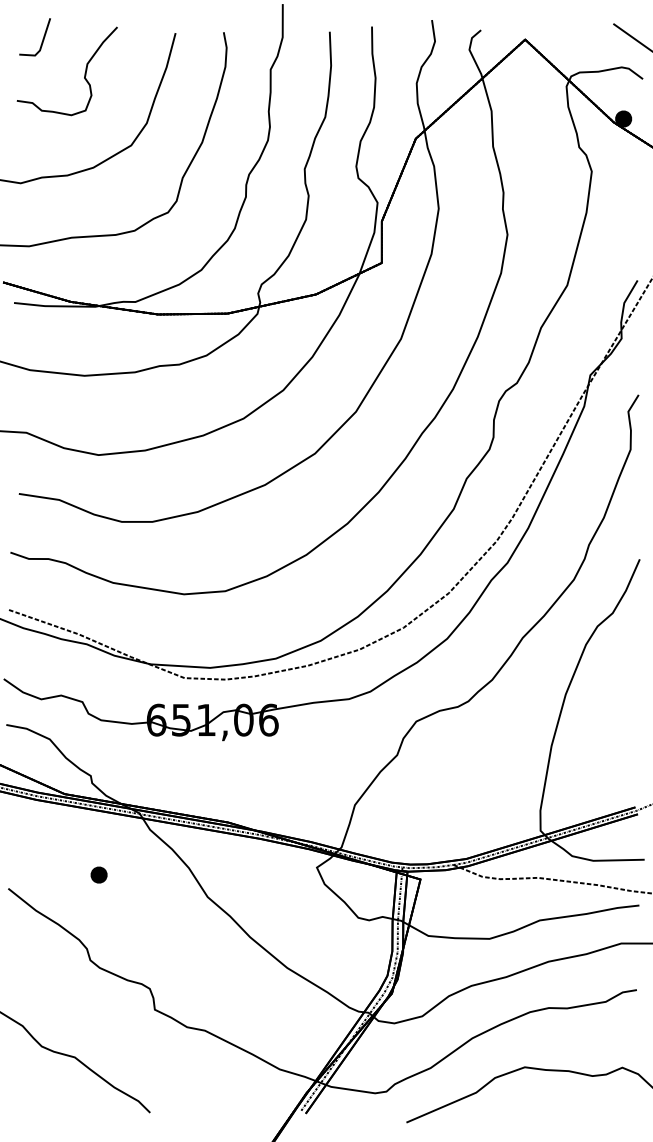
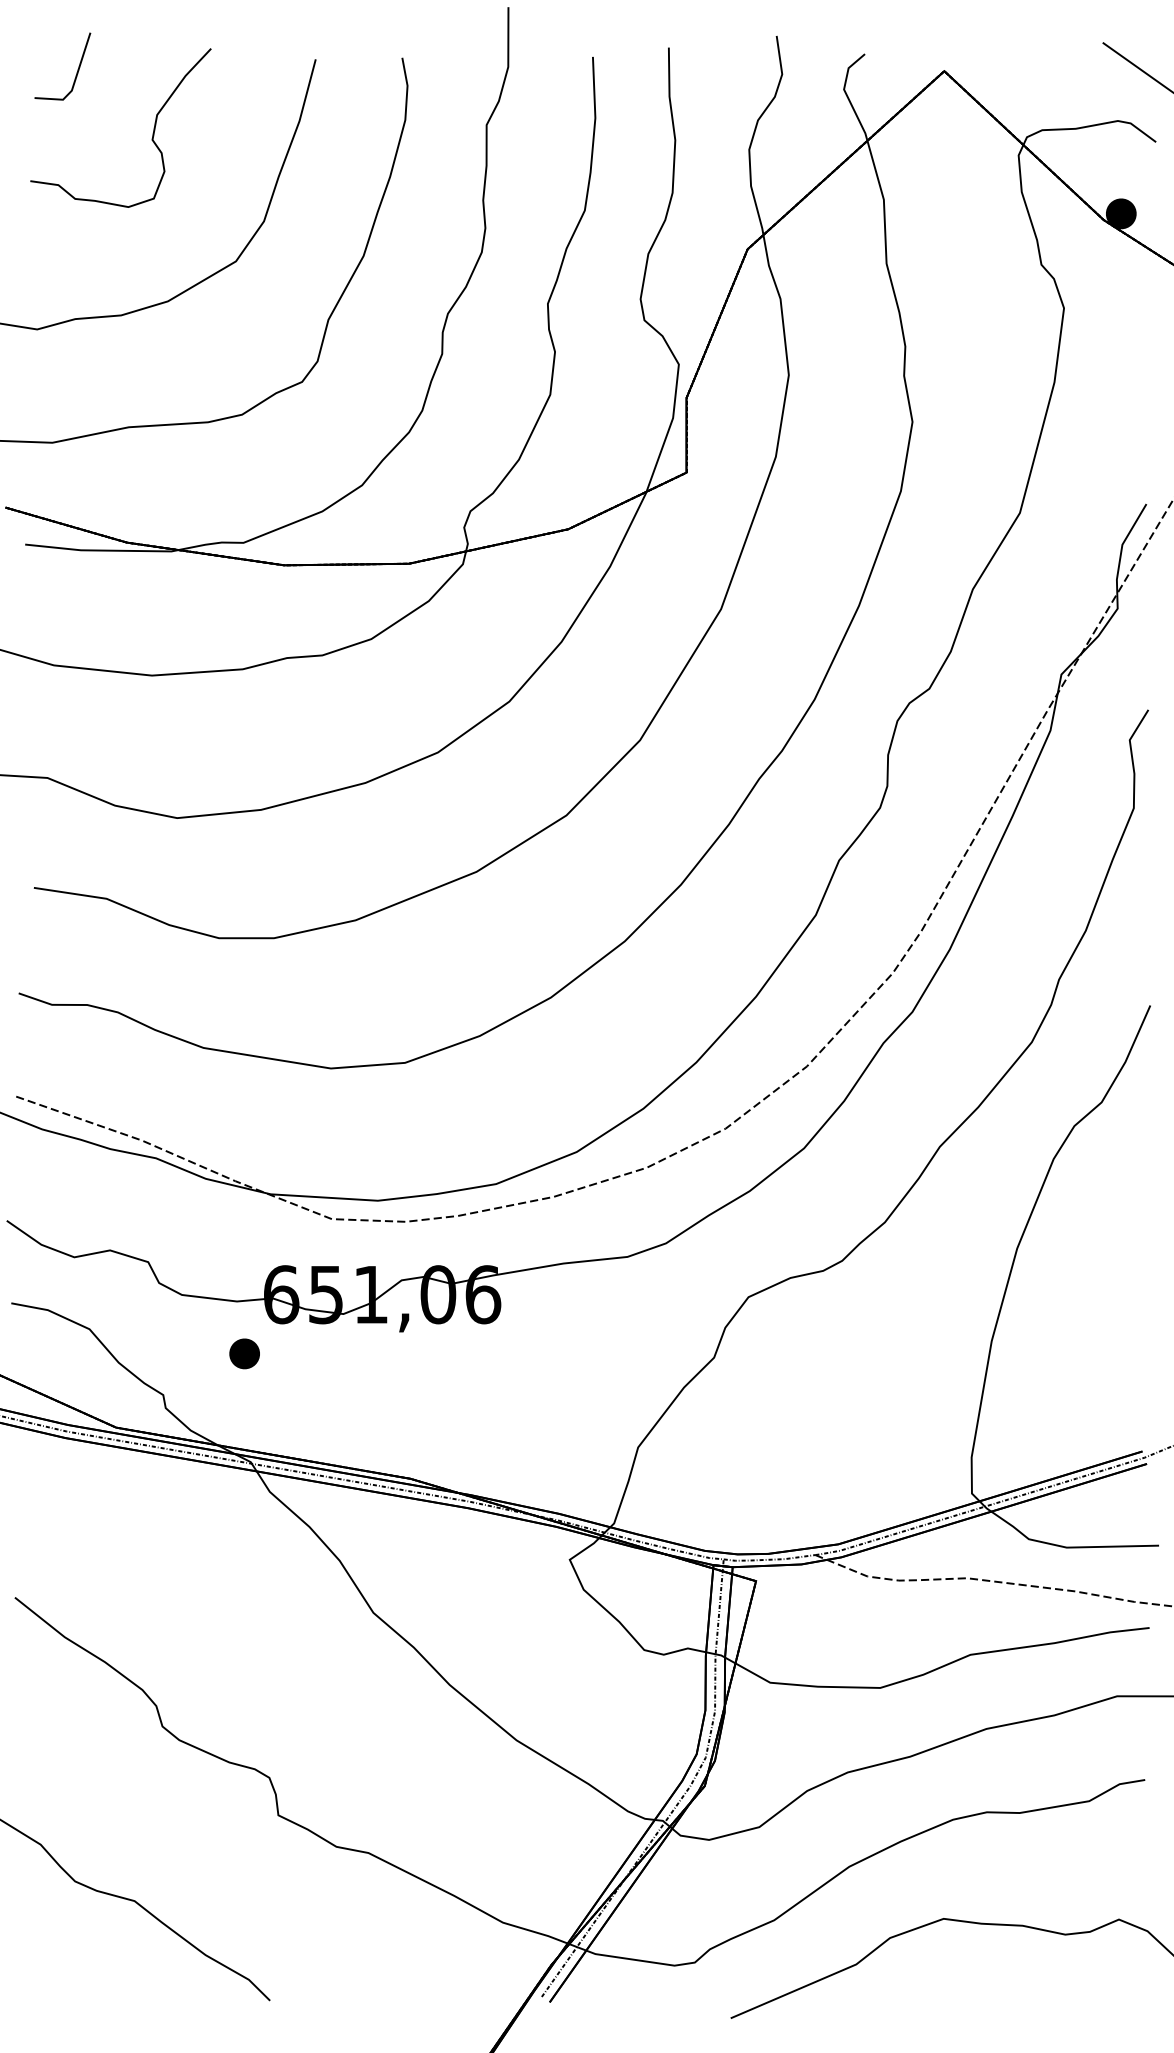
part: (98, 874) -> (243, 1352), moved

